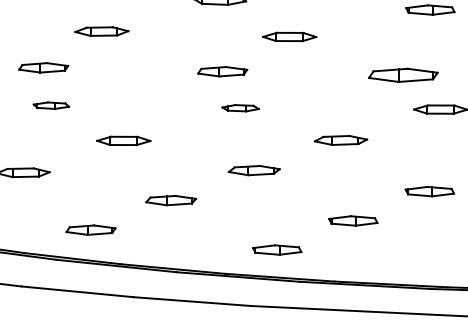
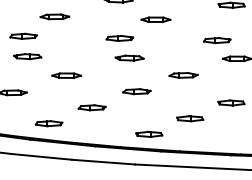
part: (404, 75) -> (217, 40), size x0.71
part: (50, 105) -> (27, 56), size x1.43
part: (240, 107) -> (129, 57), size x1.43

